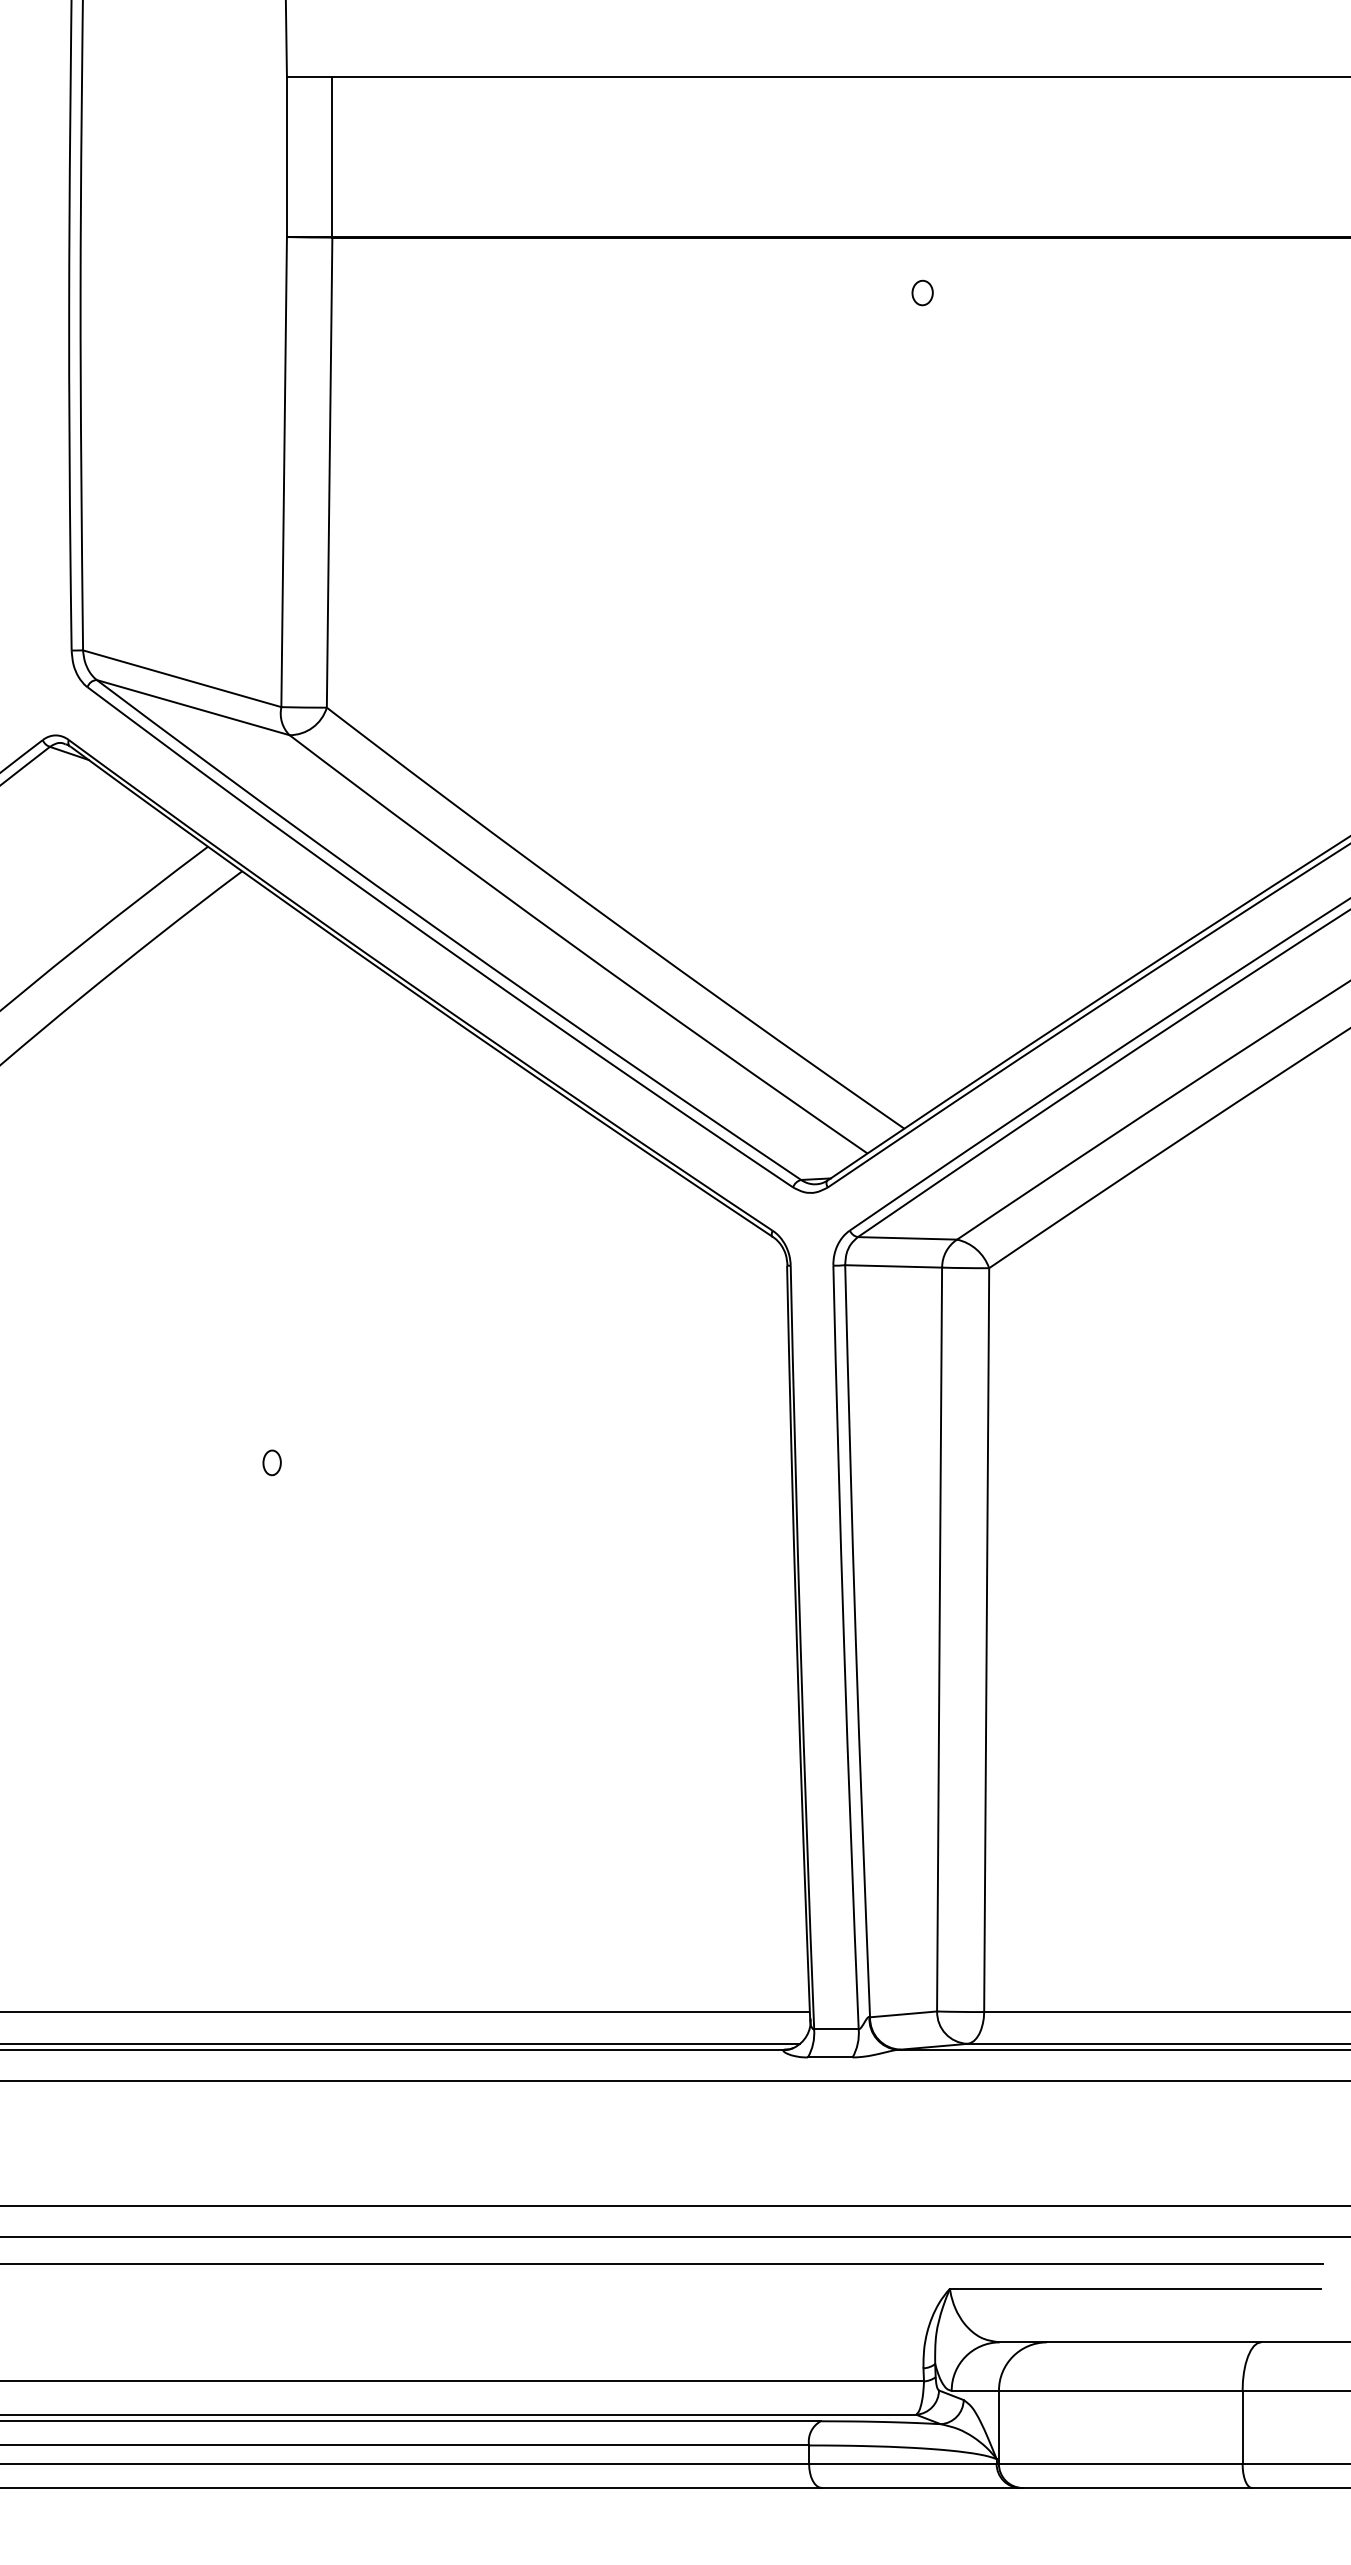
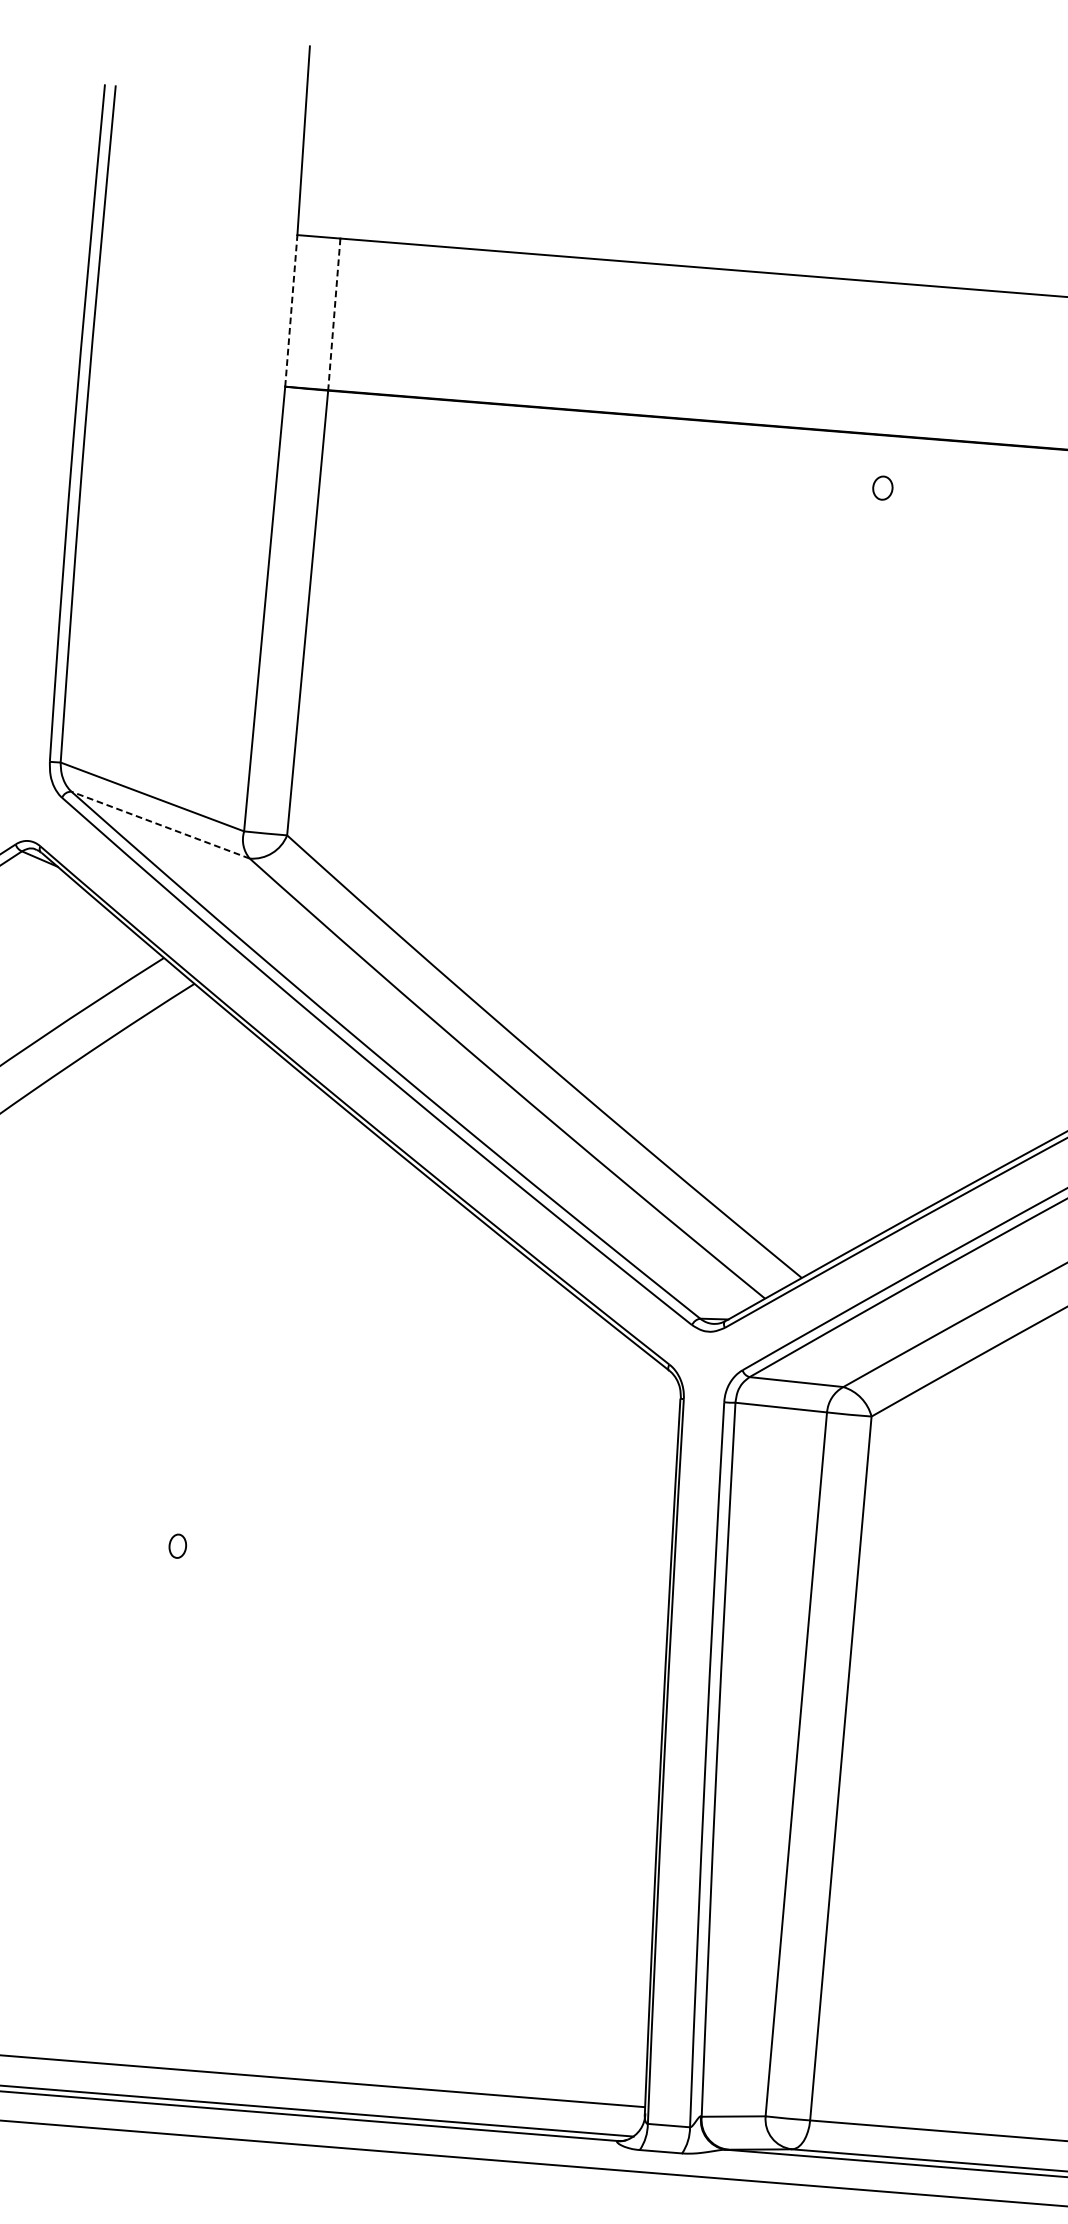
line: (286, 156) -> (290, 310), solid -> dashed
line: (332, 157) -> (334, 314), solid -> dashed
line: (192, 707) -> (159, 824), solid -> dashed

